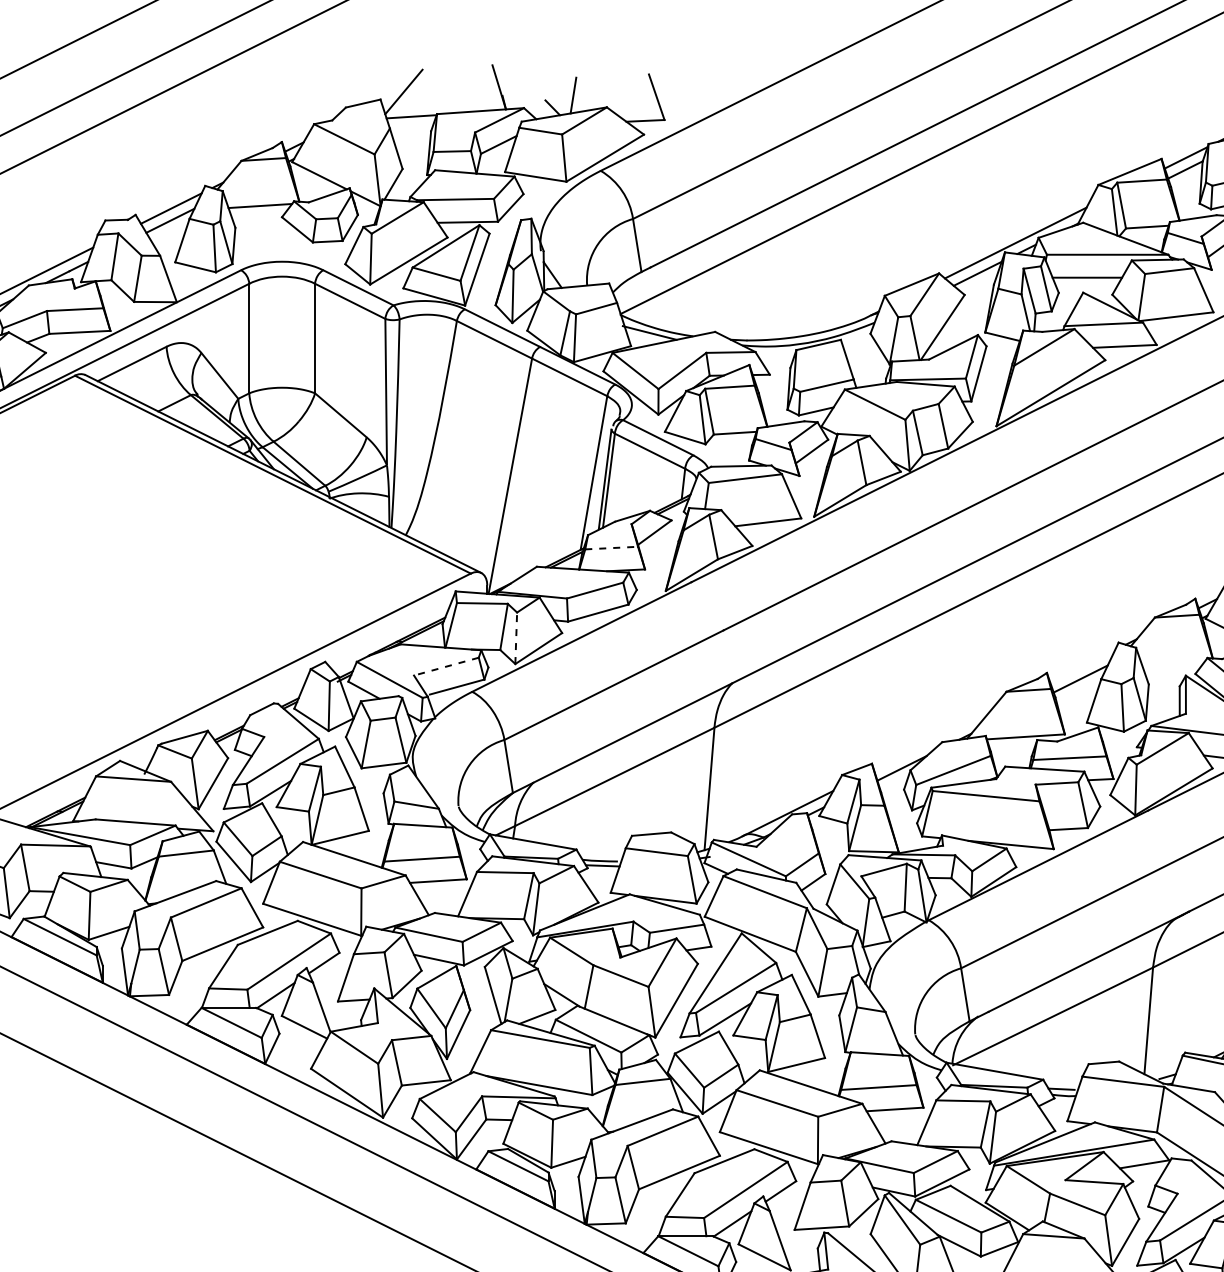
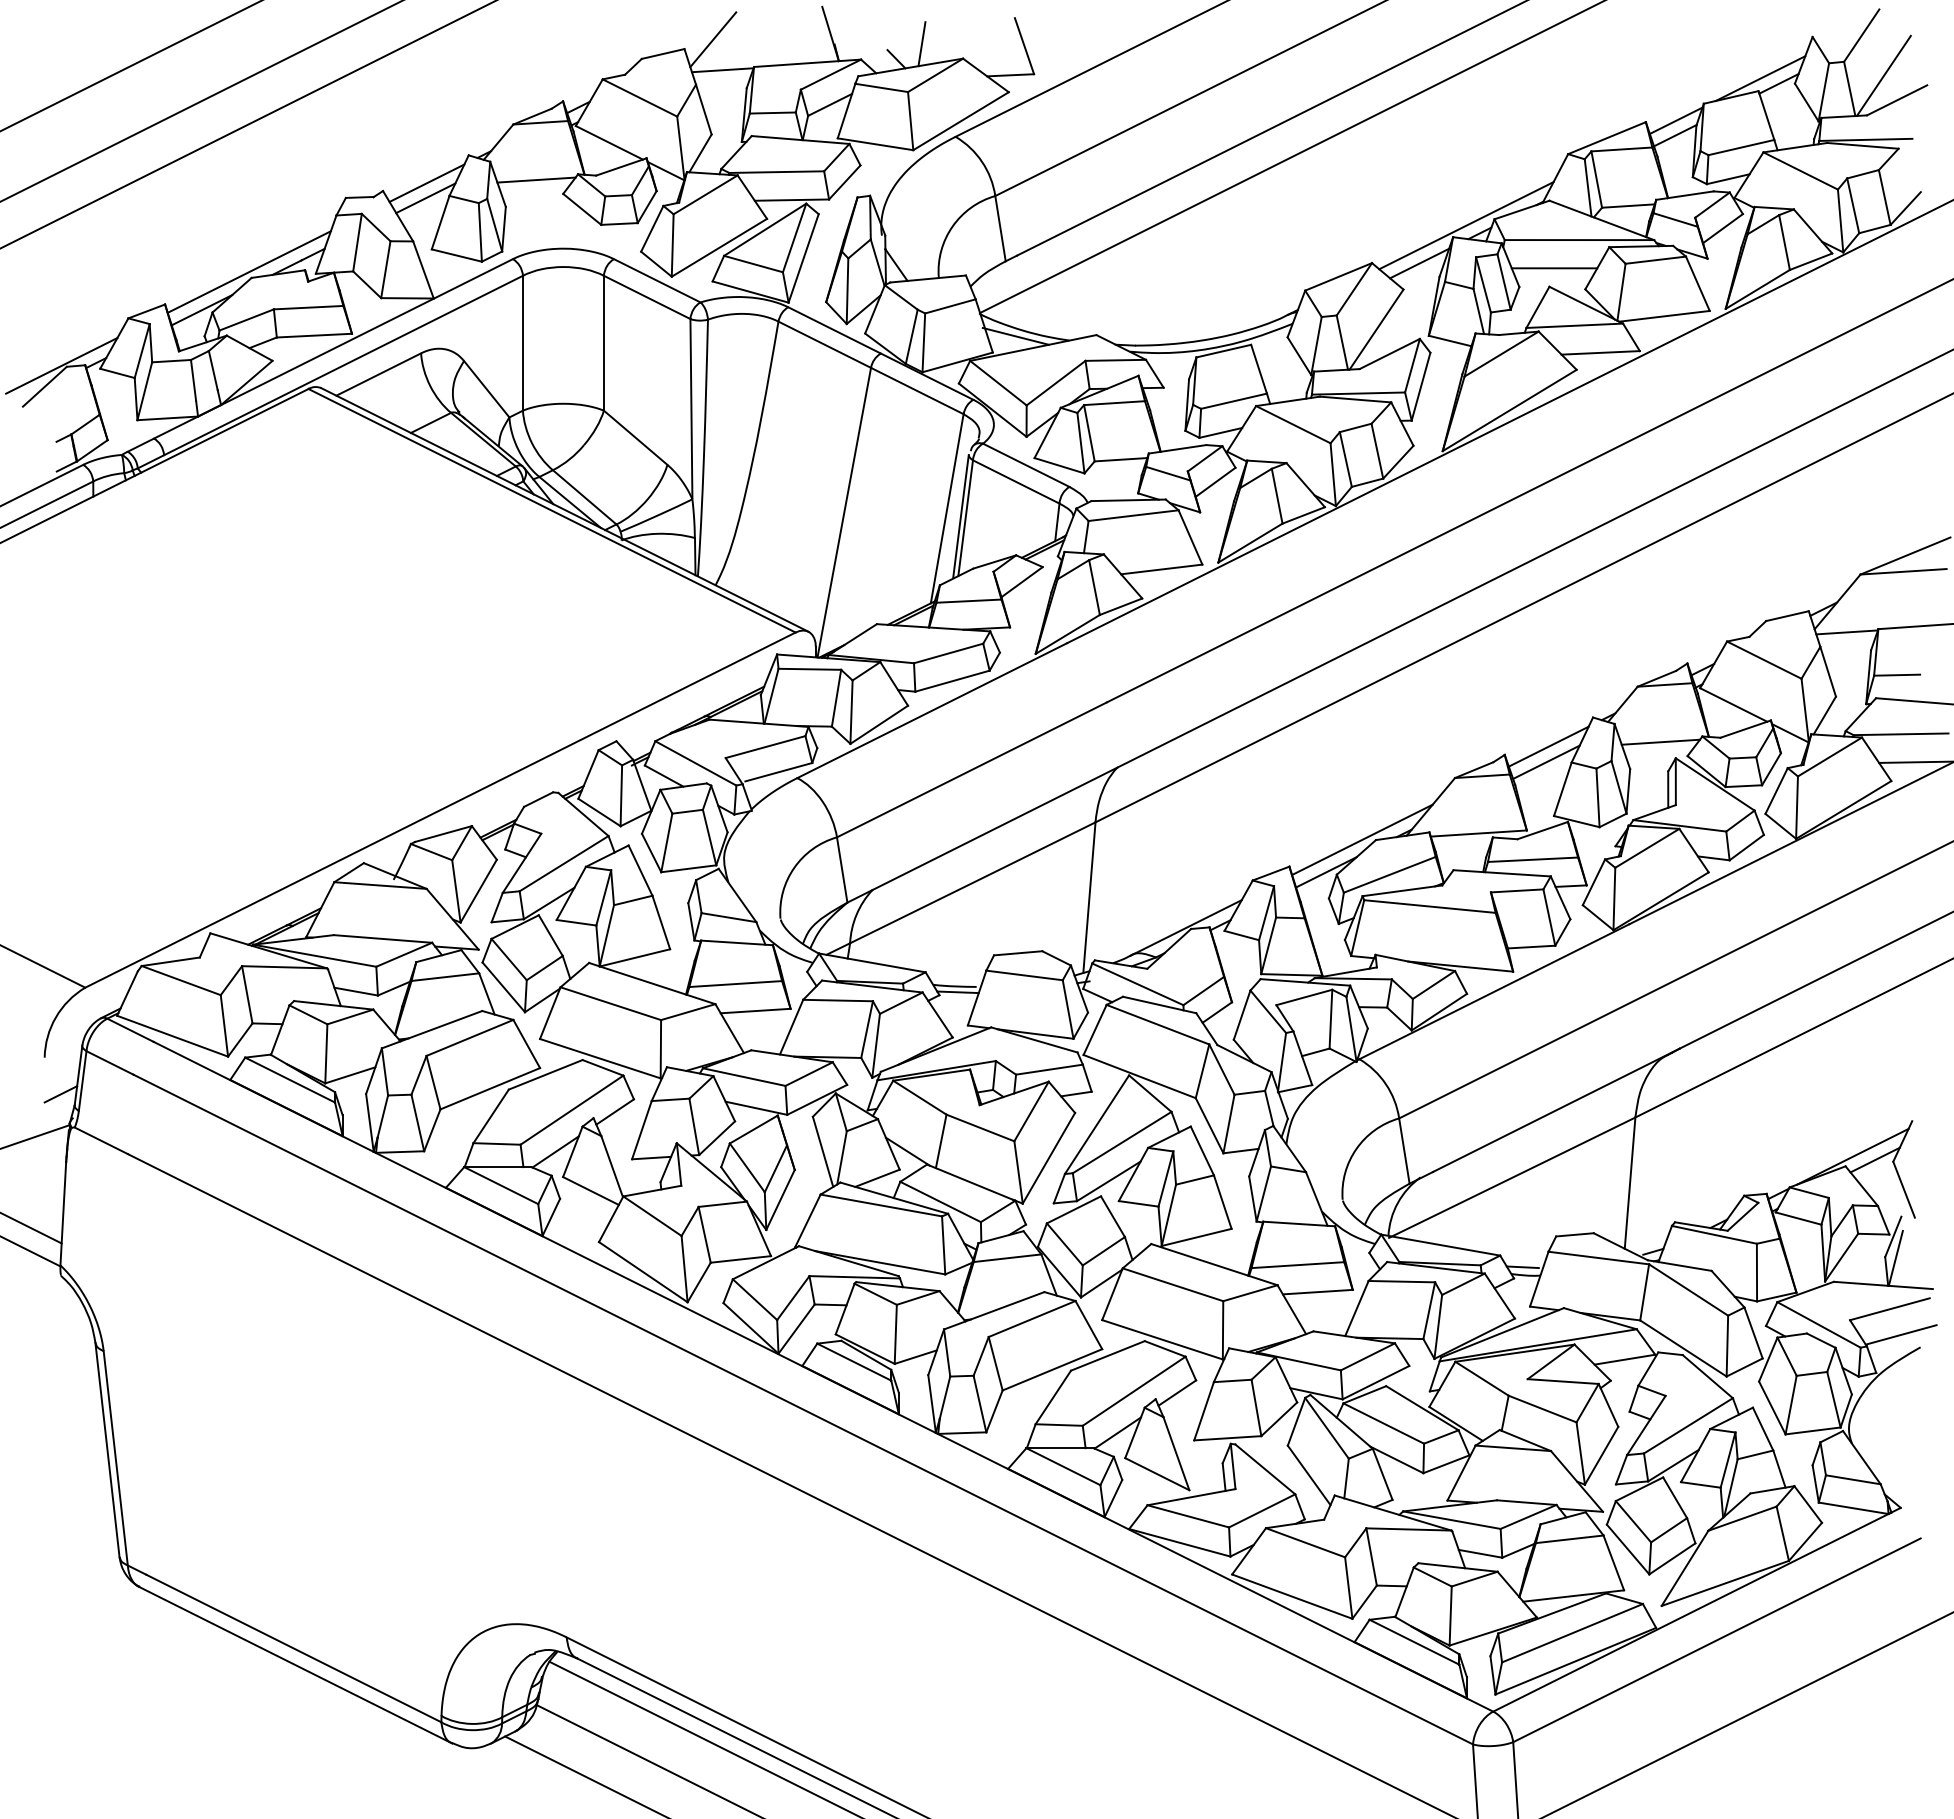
line: (611, 548) -> (968, 601), dashed -> solid
line: (516, 638) -> (851, 712), dashed -> solid
line: (1173, 662) -> (1660, 741), added
line: (446, 666) -> (765, 747), dashed -> solid
line: (1082, 666) -> (1548, 746), added
line: (931, 741) -> (1362, 839), added

